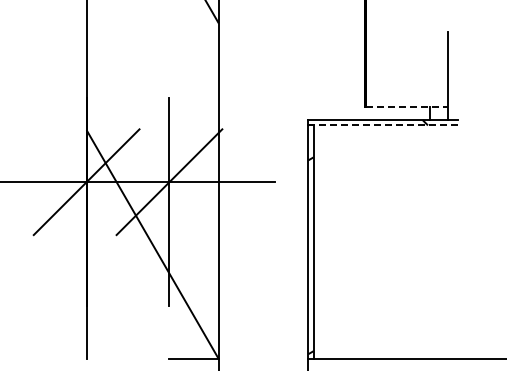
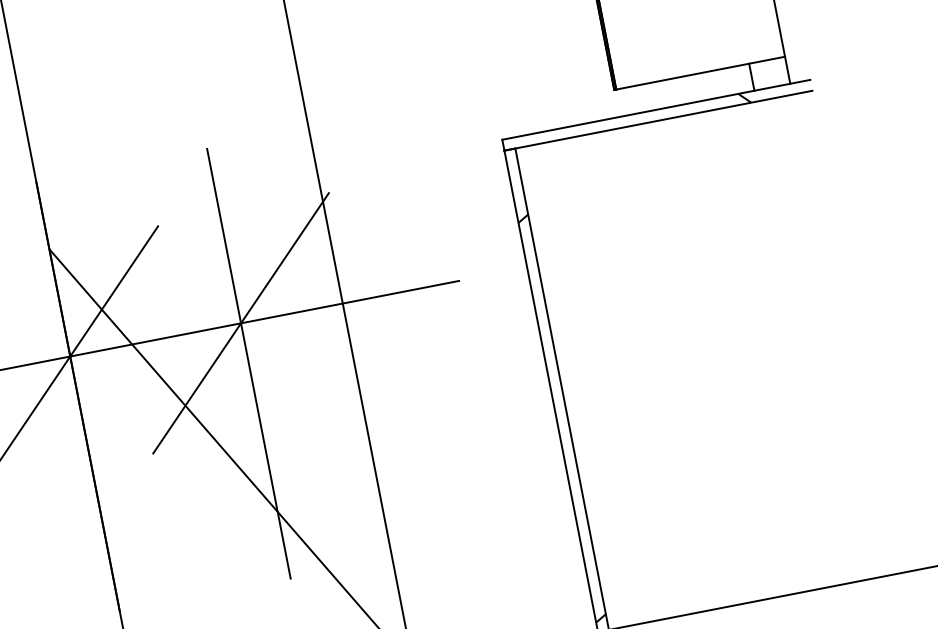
line: (406, 107) -> (699, 74), dashed -> solid
line: (382, 125) -> (657, 121), dashed -> solid

